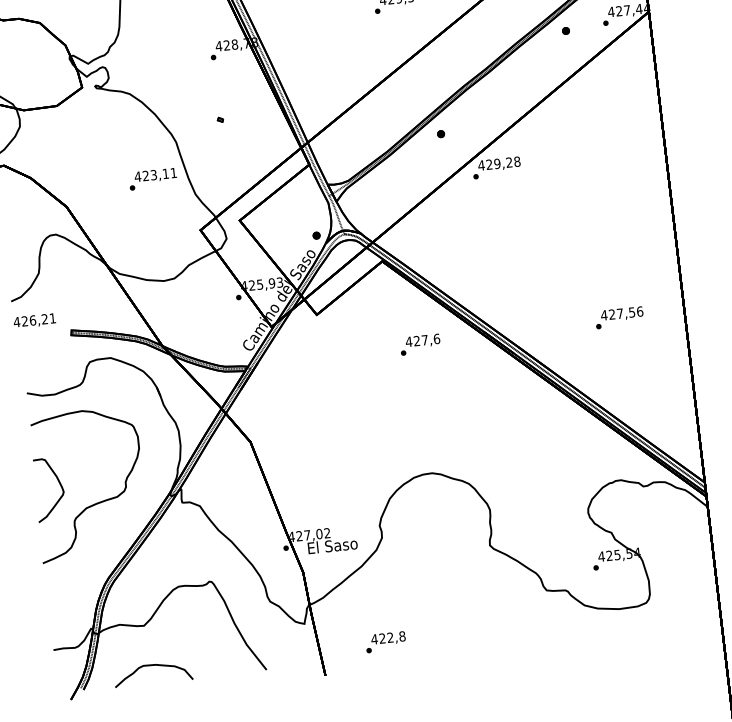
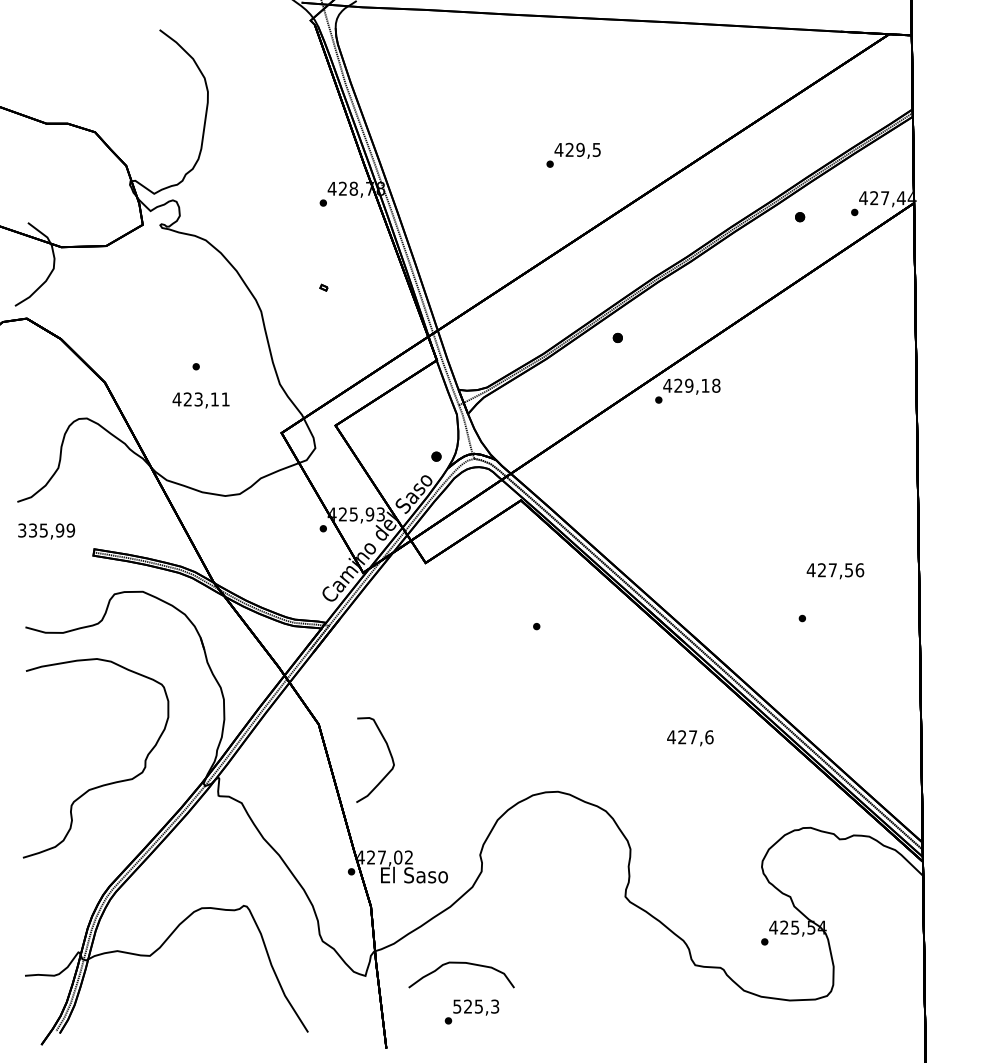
text: (509, 162) -> (705, 385), 429,28 -> 429,18
text: (155, 175) -> (200, 400), moved
text: (622, 314) -> (835, 571), moved
text: (34, 320) -> (46, 530), 426,21 -> 335,99
text: (423, 341) -> (690, 738), moved
curve: (59, 483) -> (389, 753), moved
text: (387, 637) -> (475, 1006), 422,8 -> 525,3
curve: (152, 665) -> (461, 963), moved

